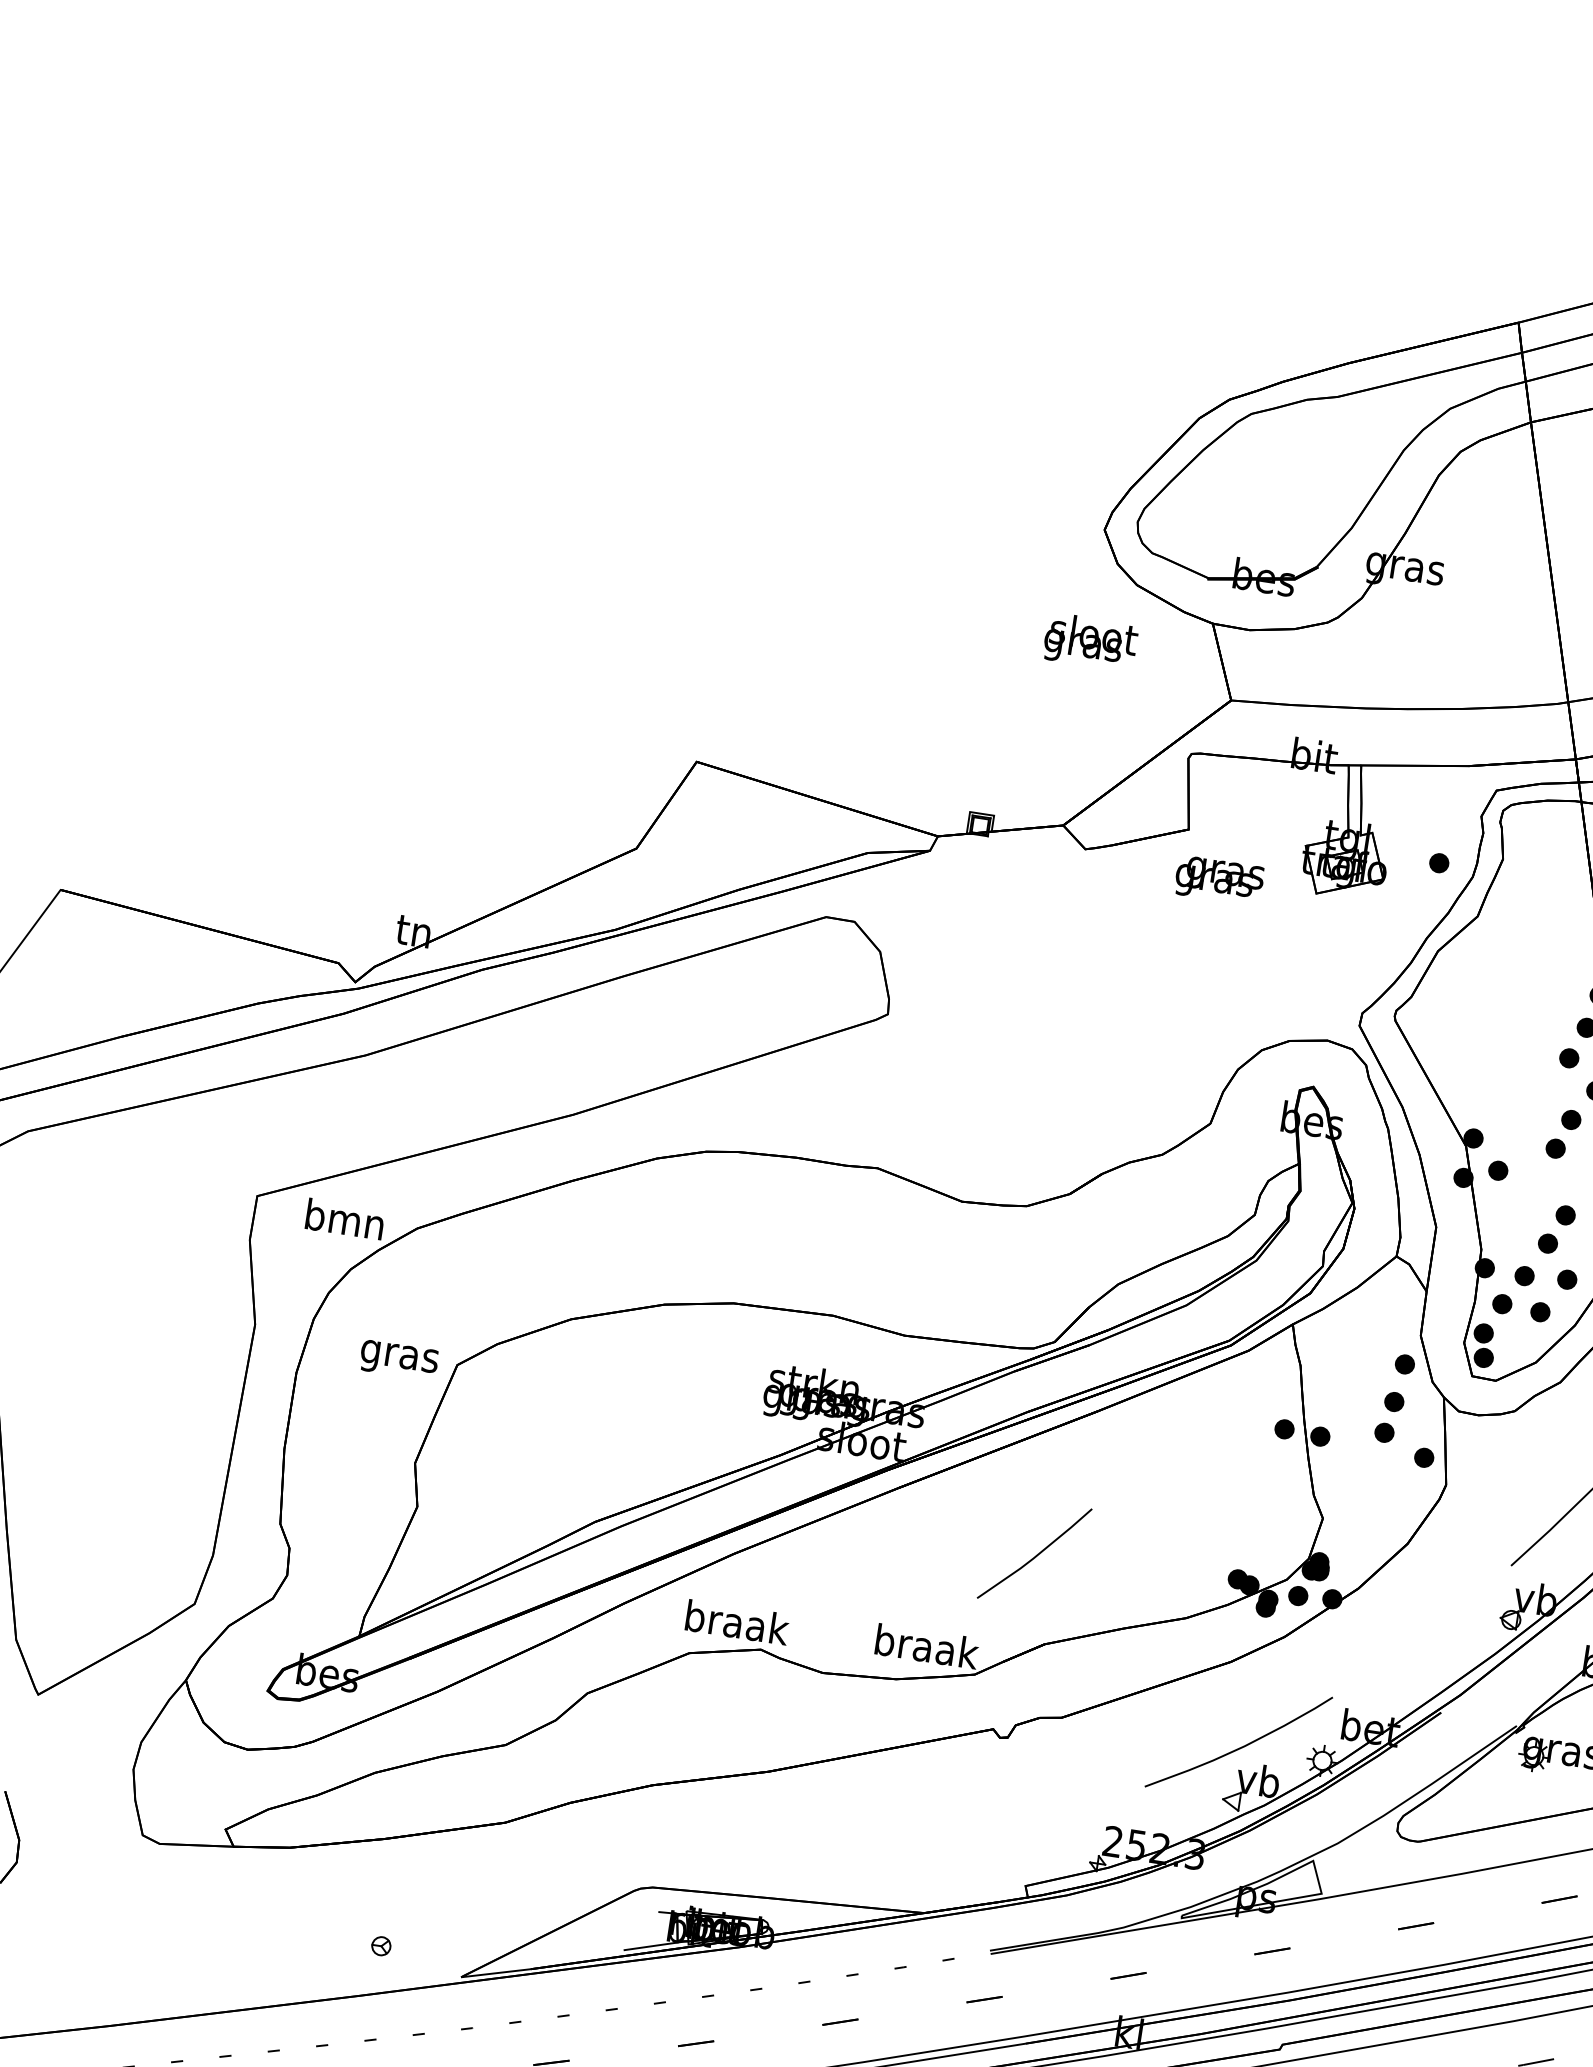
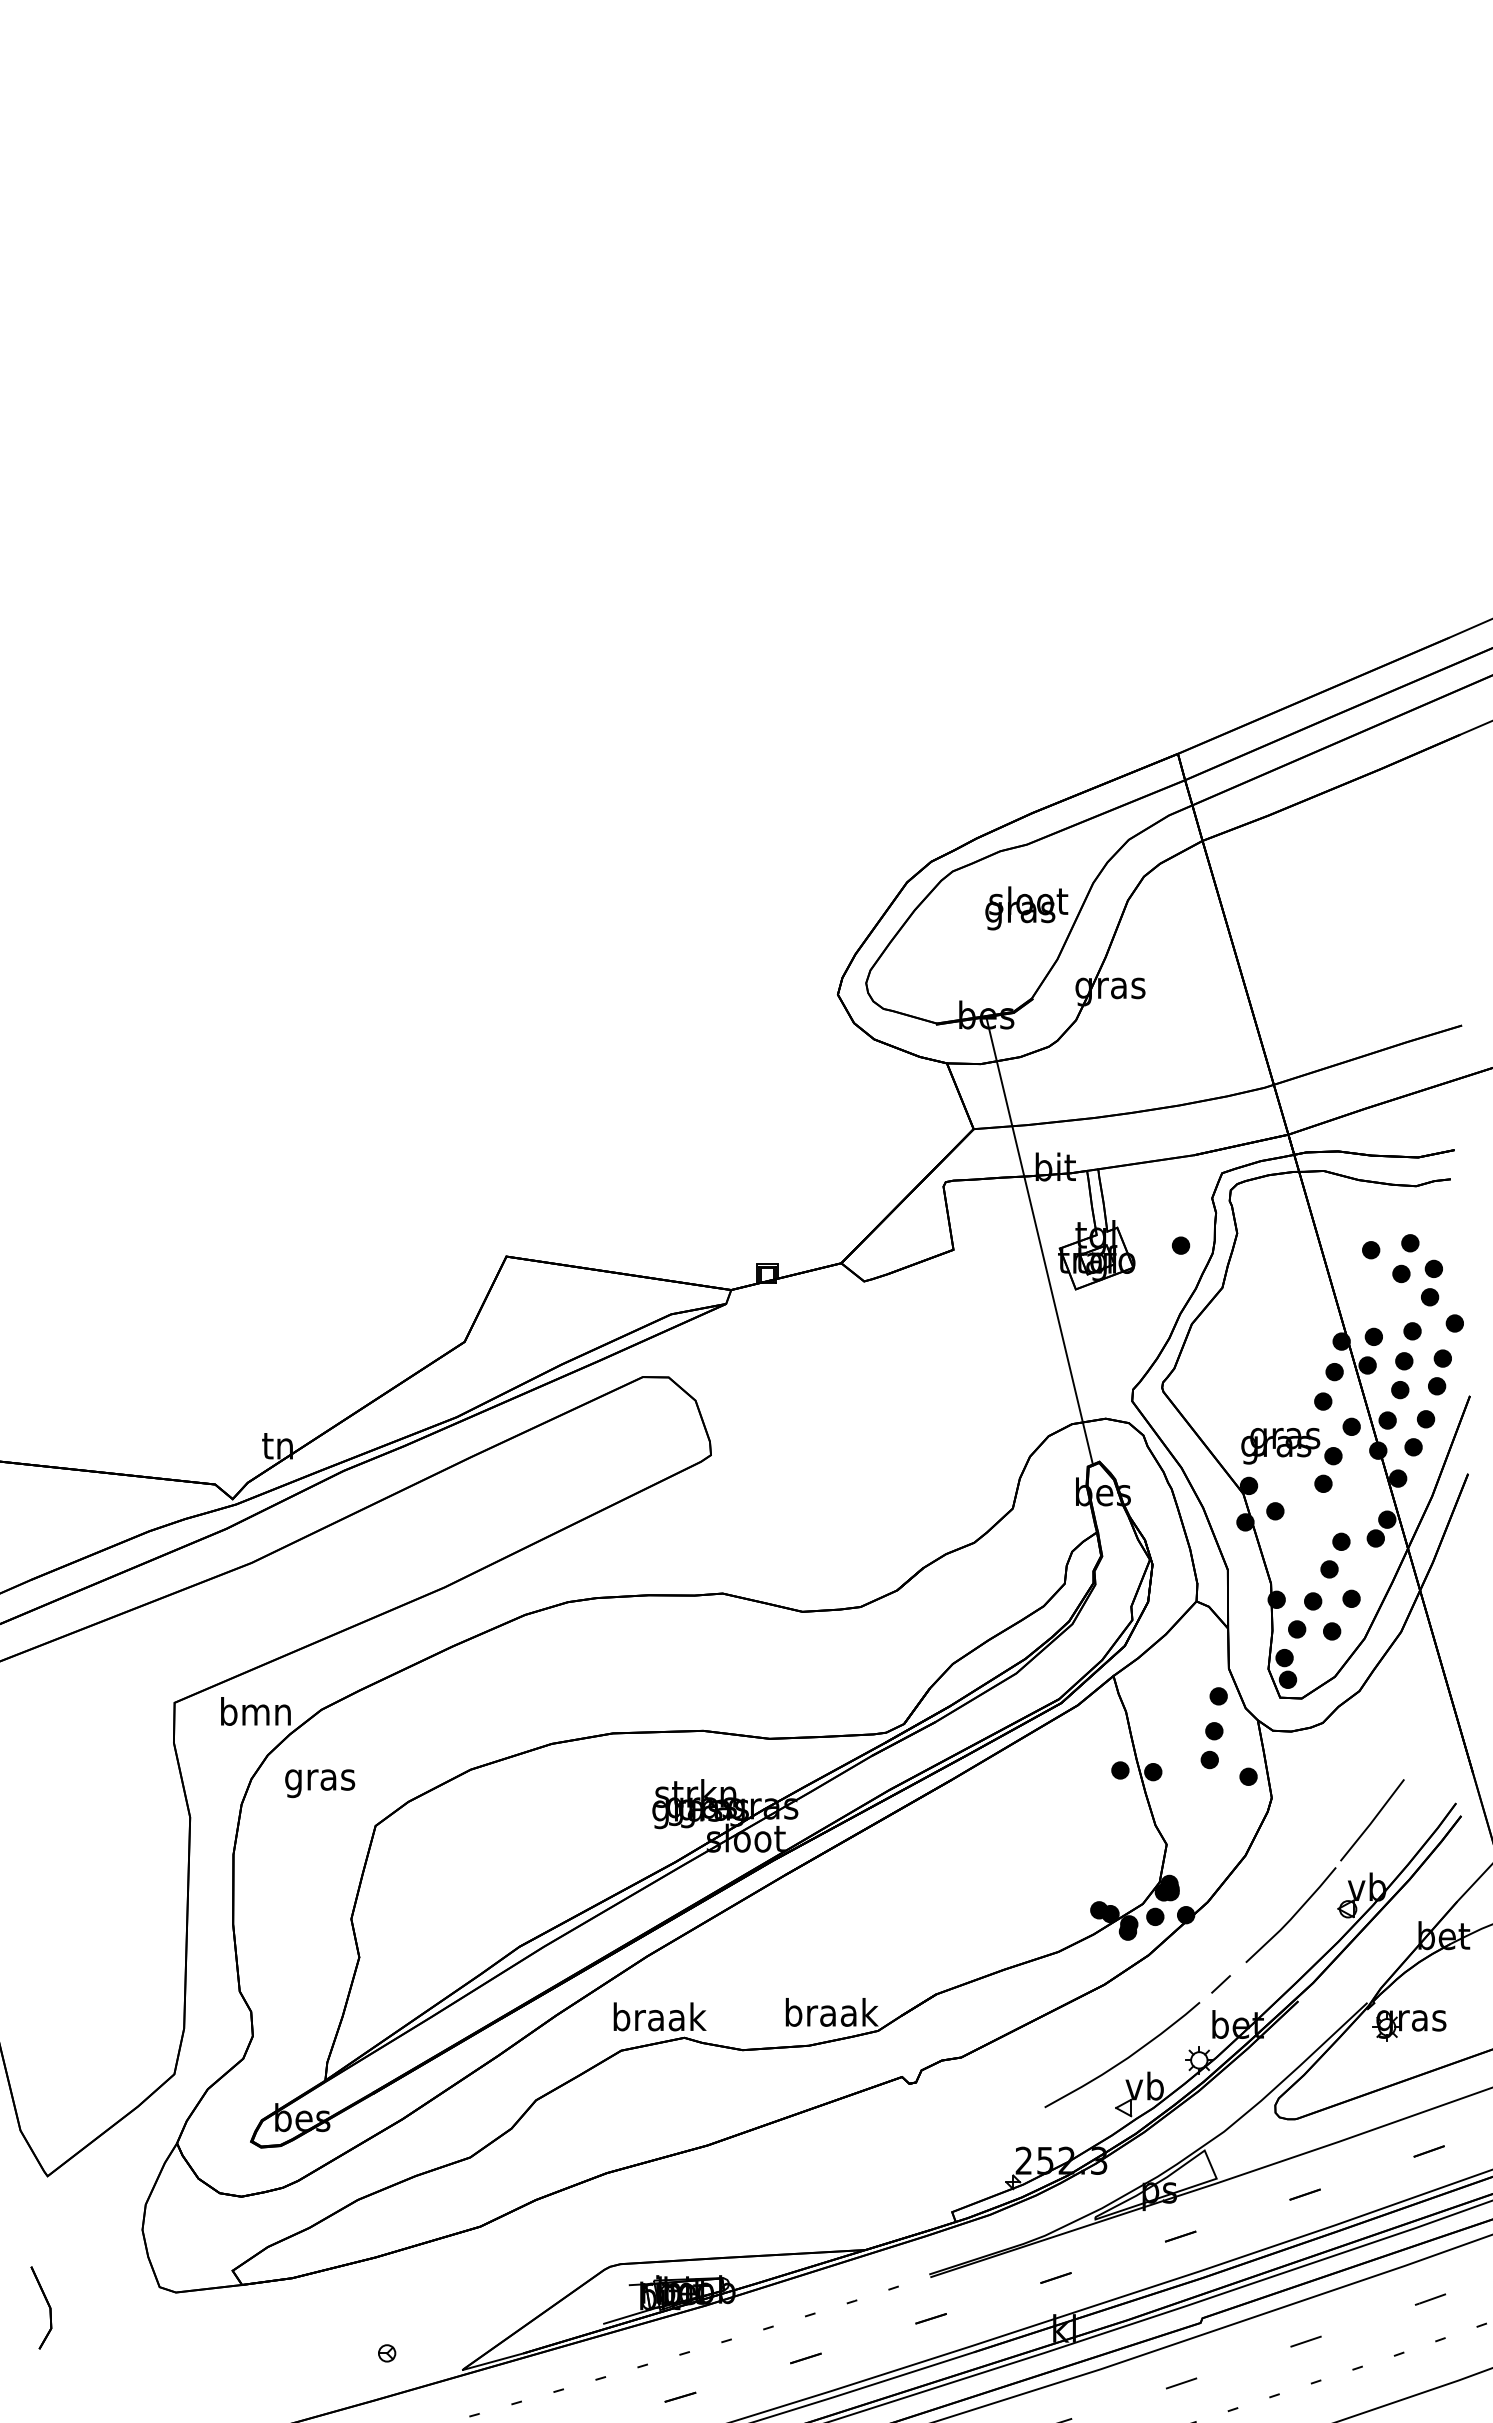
text: (1090, 642) -> (1026, 908), moved
line: (1284, 833) -> (1039, 1240), added
text: (1219, 881) -> (1280, 1446), moved
text: (399, 1360) -> (320, 1783), moved
line: (1036, 1555) -> (1292, 1916), moved
line: (1358, 1681) -> (1220, 1984), added

